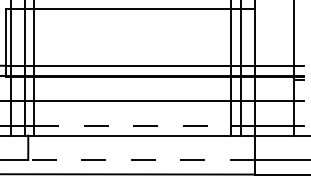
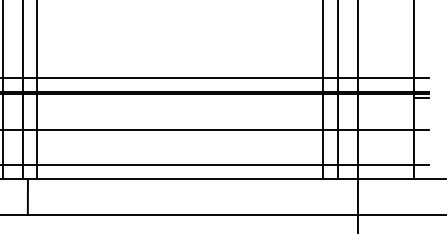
line: (133, 125) -> (181, 164), dashed -> solid
line: (141, 159) -> (192, 214), dashed -> solid

